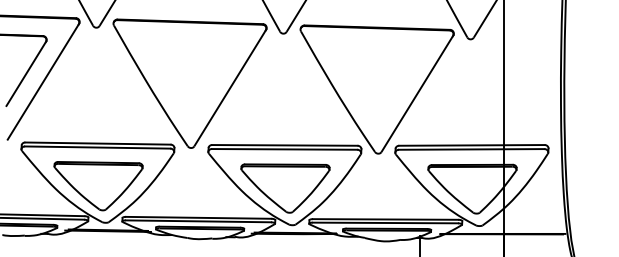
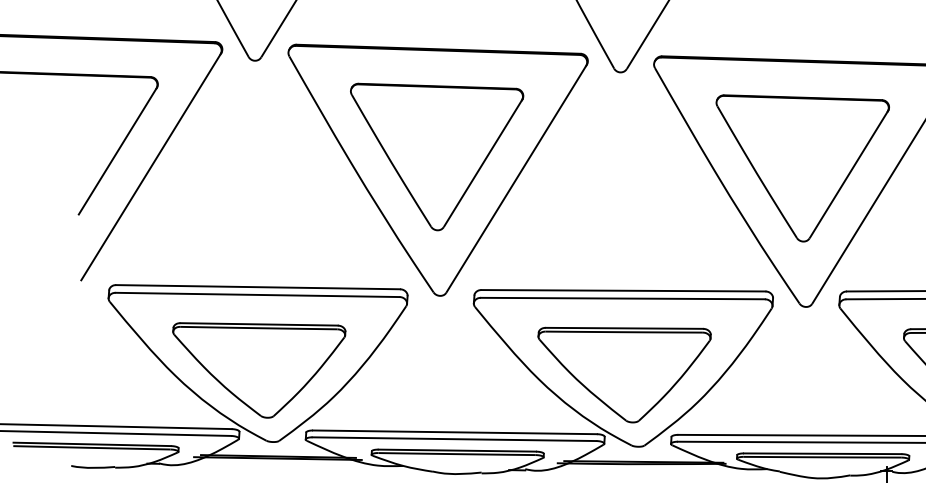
part: (189, 76) -> (437, 156), added
part: (376, 82) -> (802, 167), added

